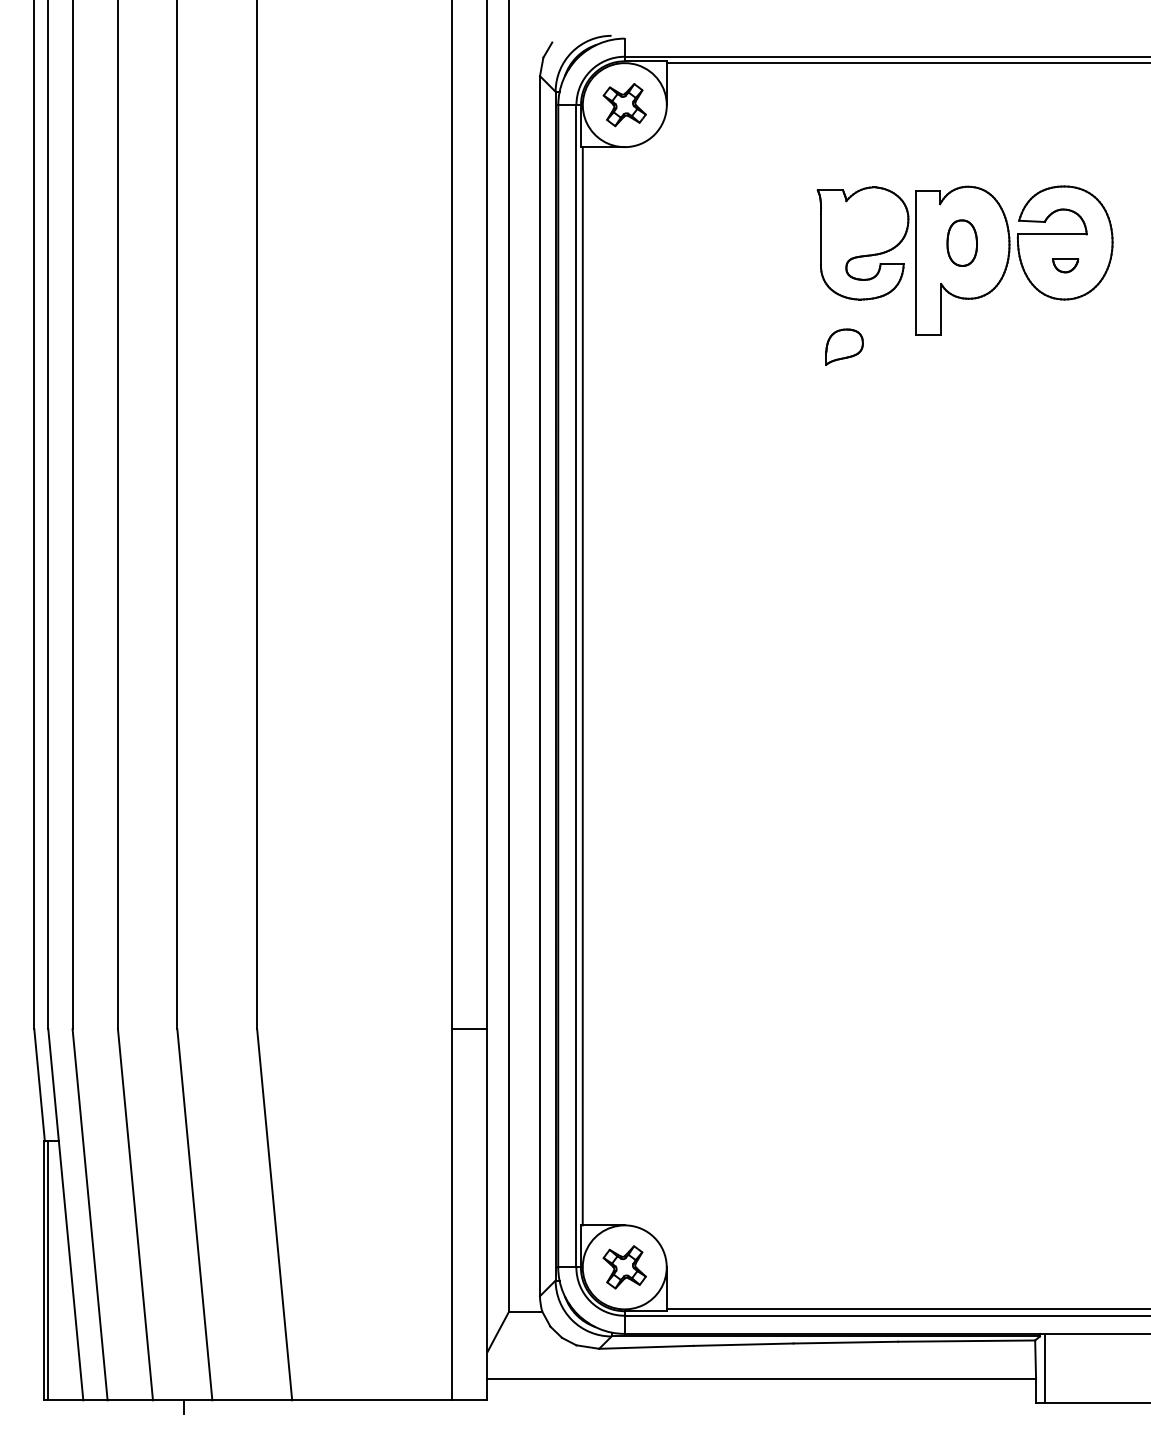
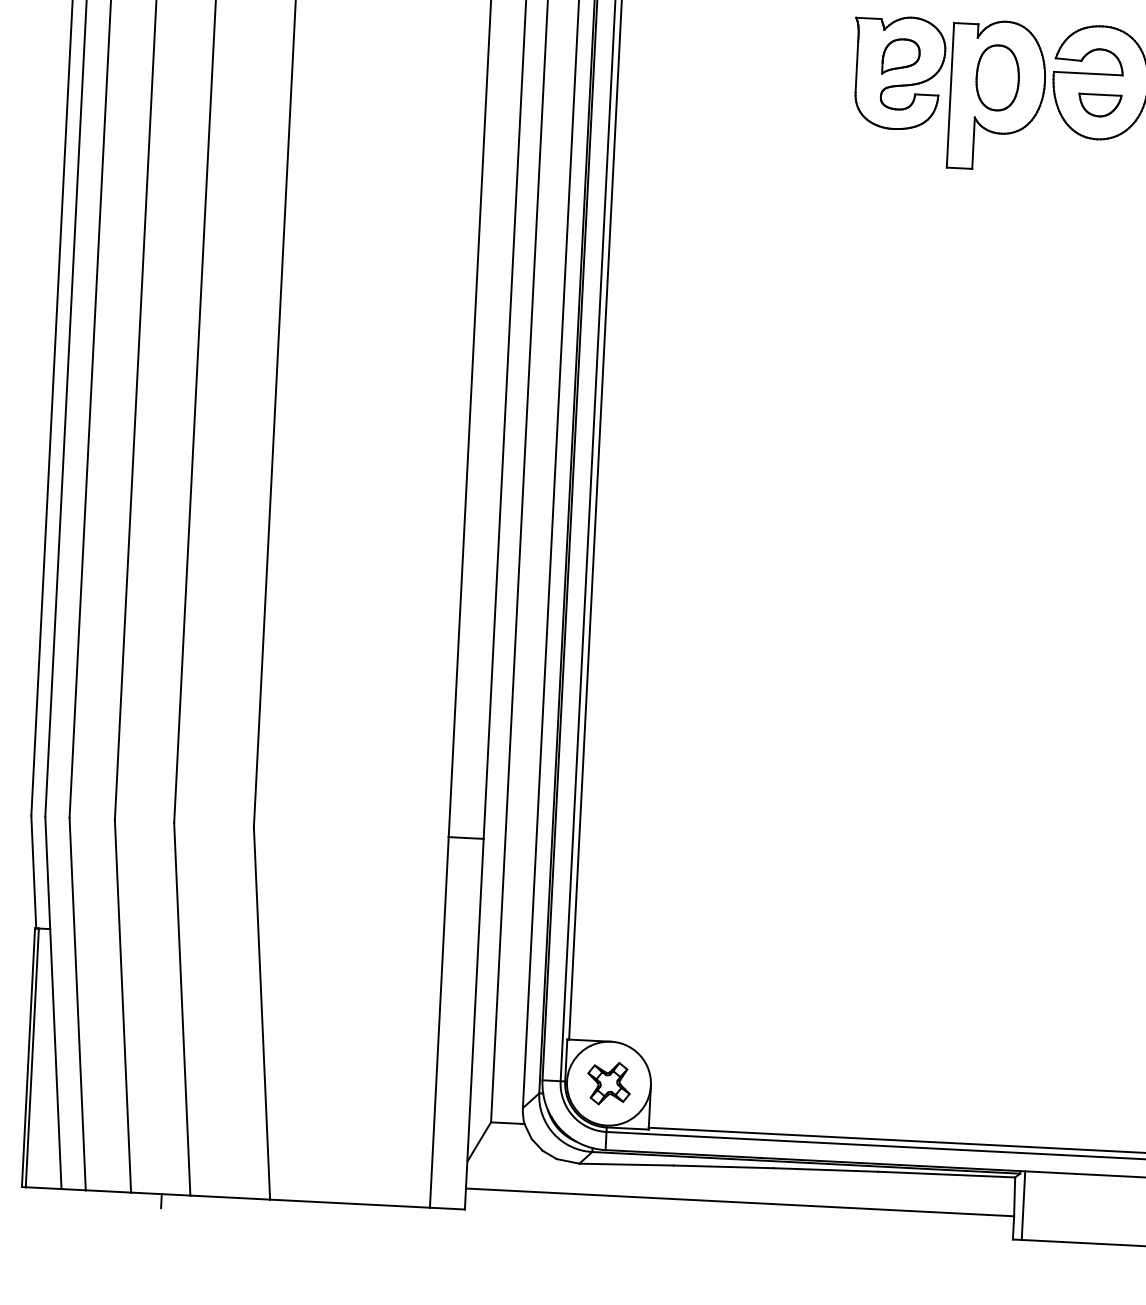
part: (962, 242) -> (998, 77), size x1.43
part: (1065, 265) -> (1099, 105), size x1.67
part: (844, 346) -> (901, 56), moved

